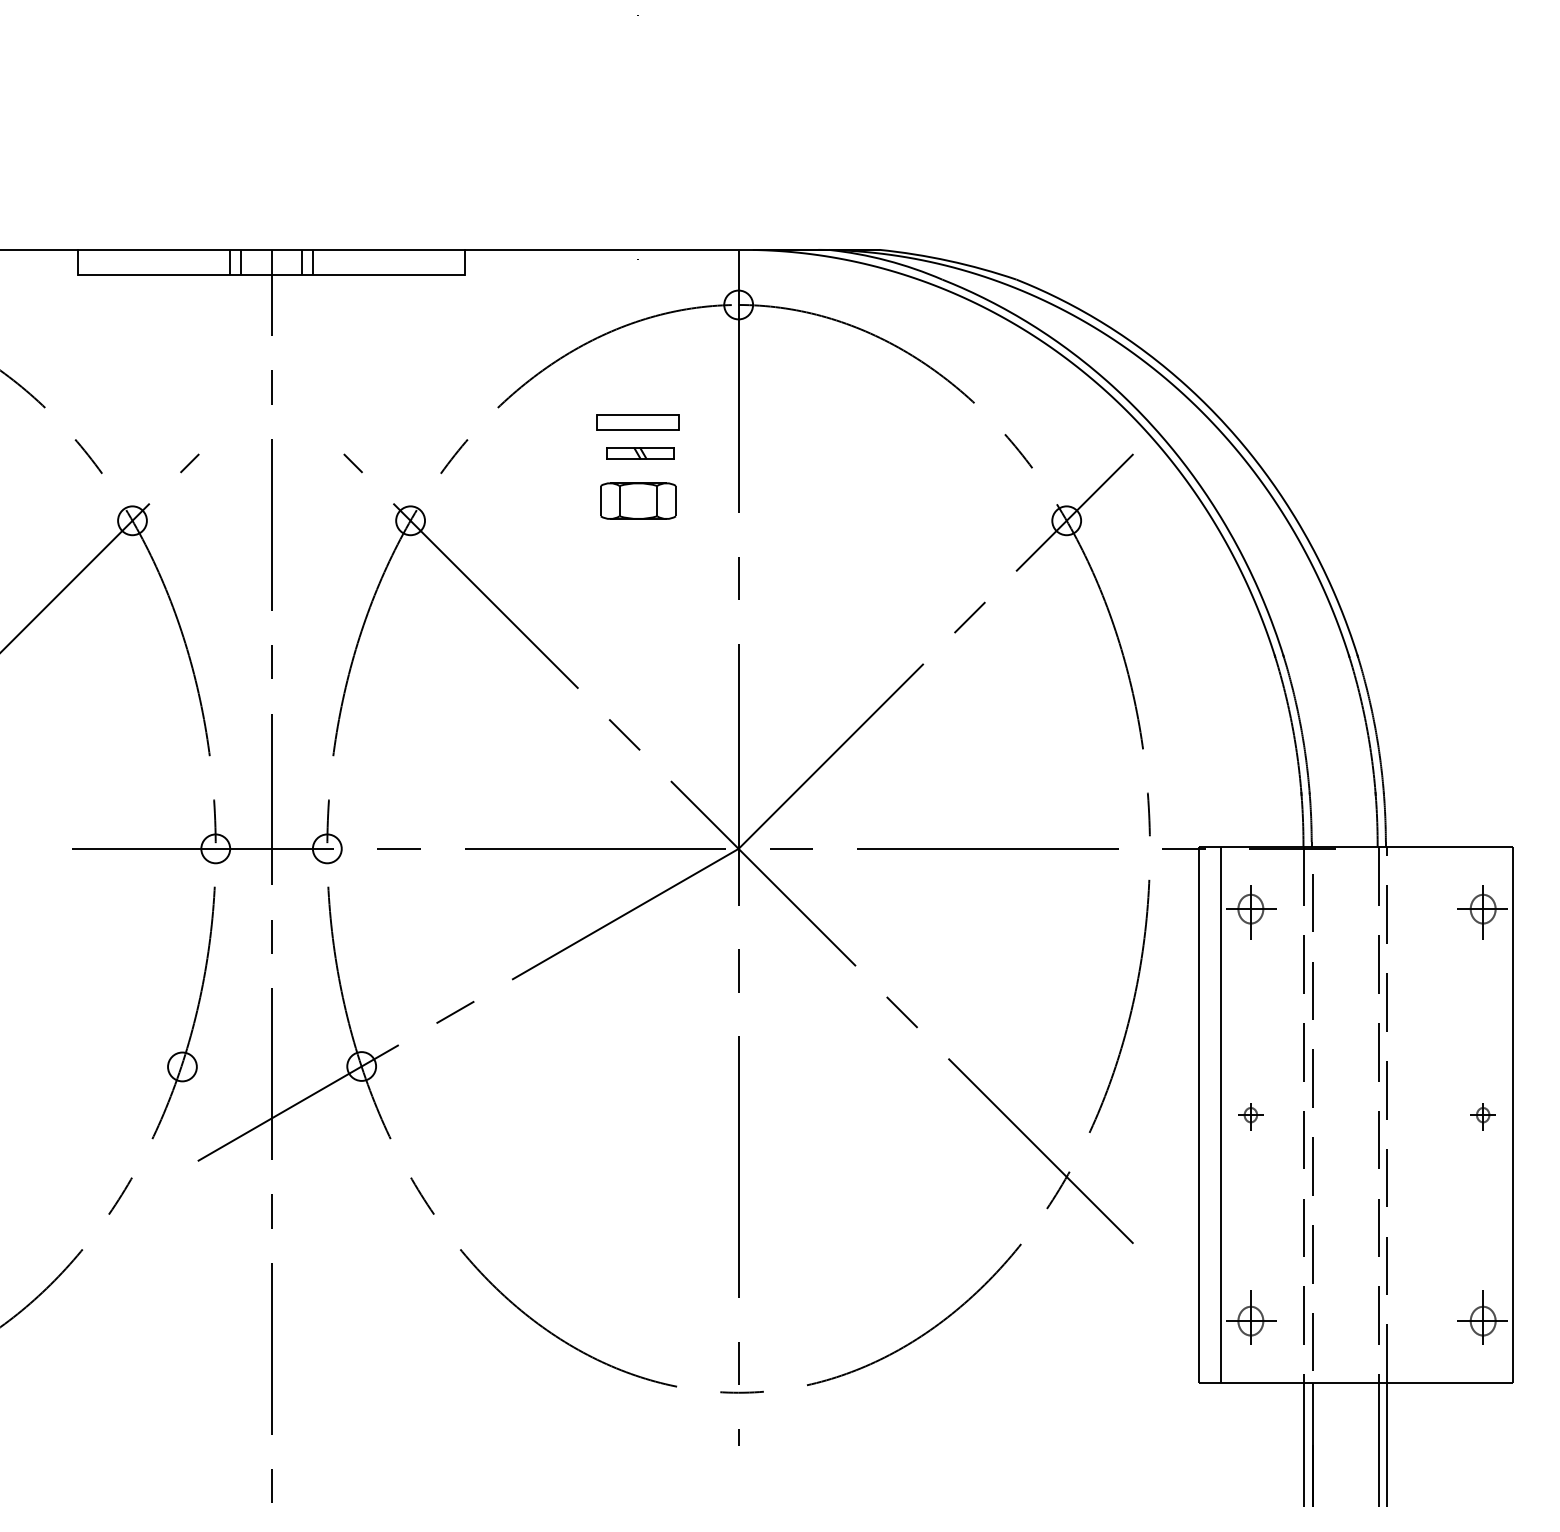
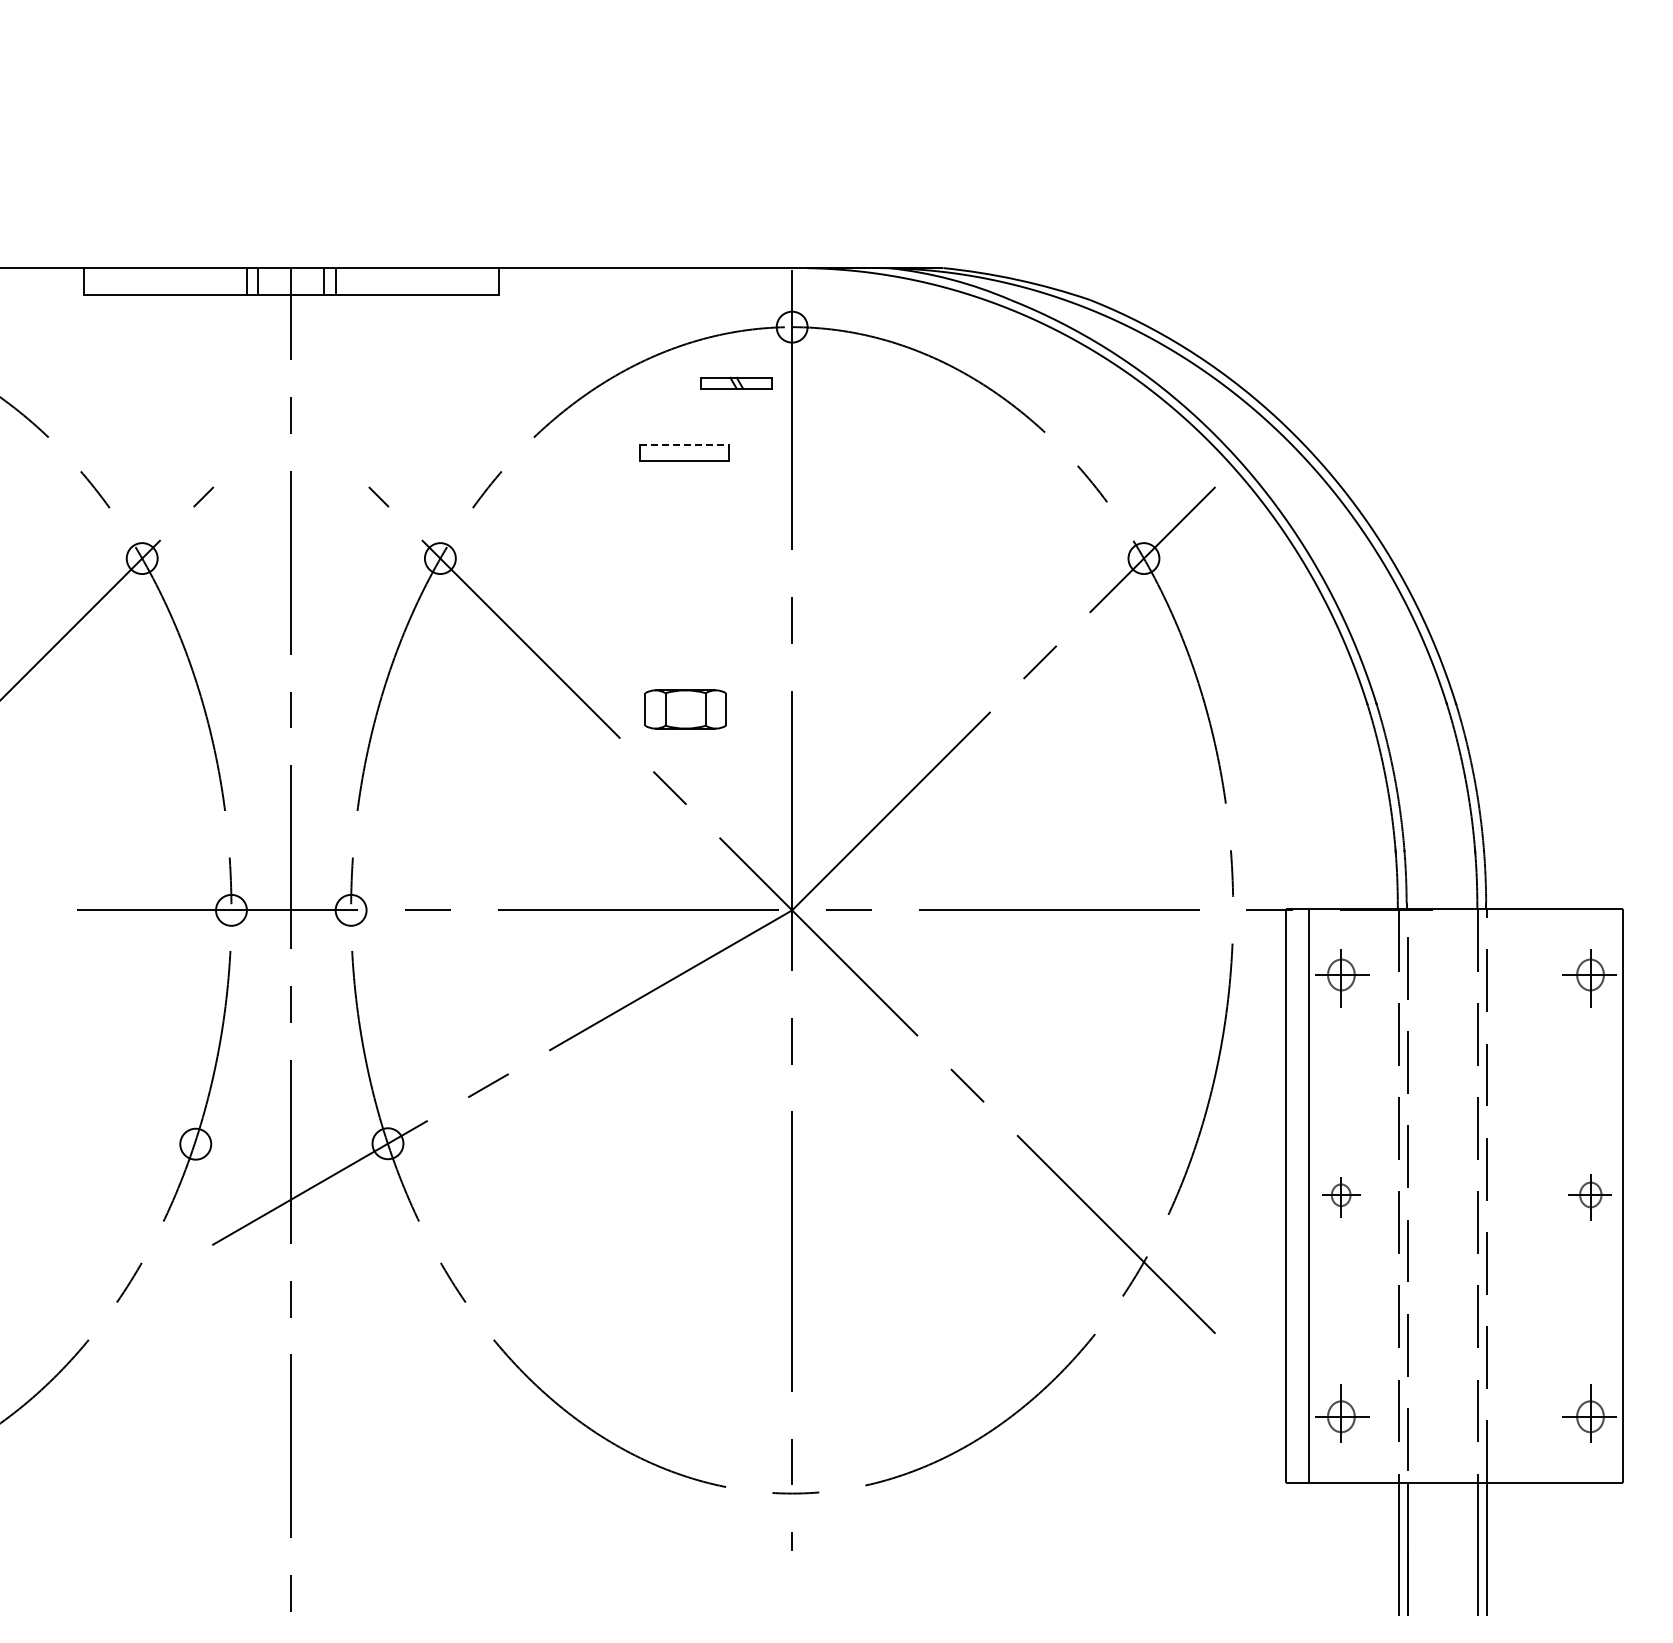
line: (639, 414) -> (685, 444), solid -> dashed
part: (640, 452) -> (736, 382), moved
part: (638, 501) -> (685, 709), moved
part: (1250, 1116) -> (1341, 1197), size x1.4
part: (1482, 1116) -> (1589, 1197), size x1.6

